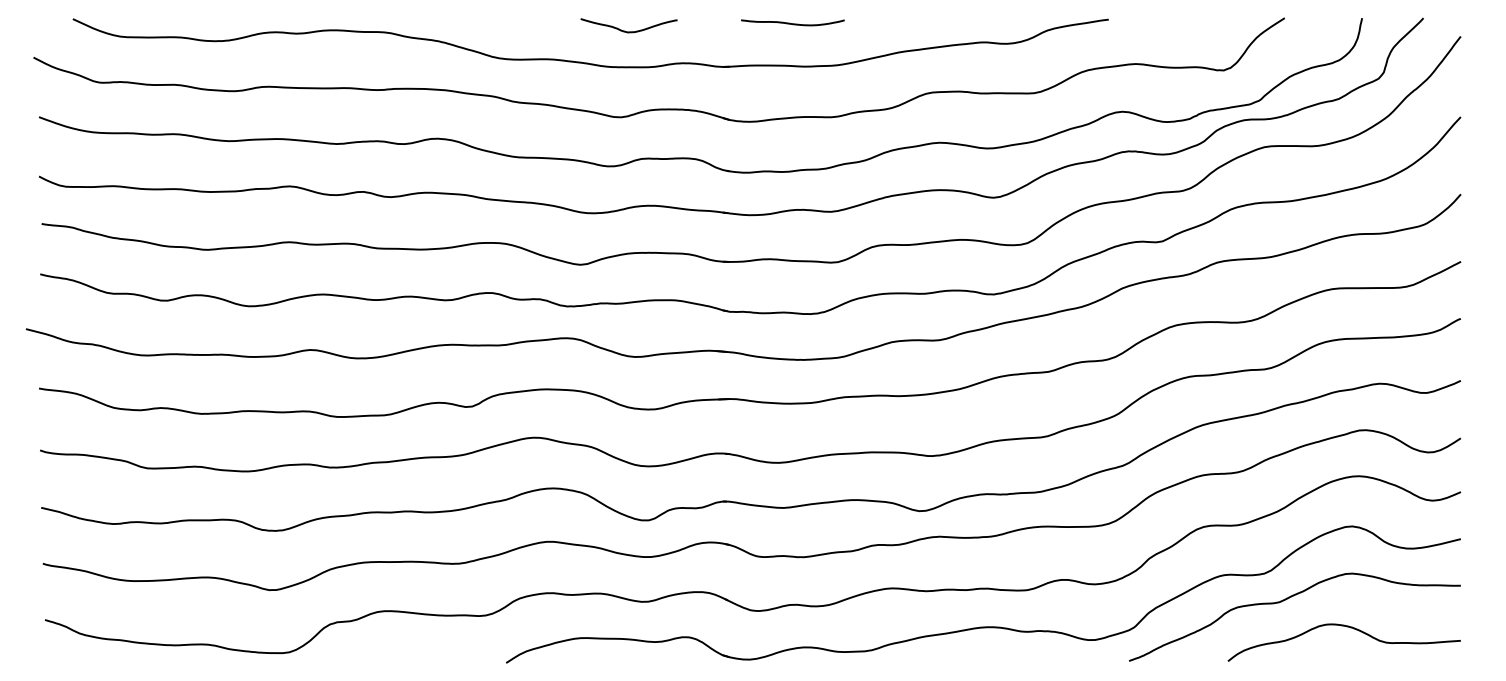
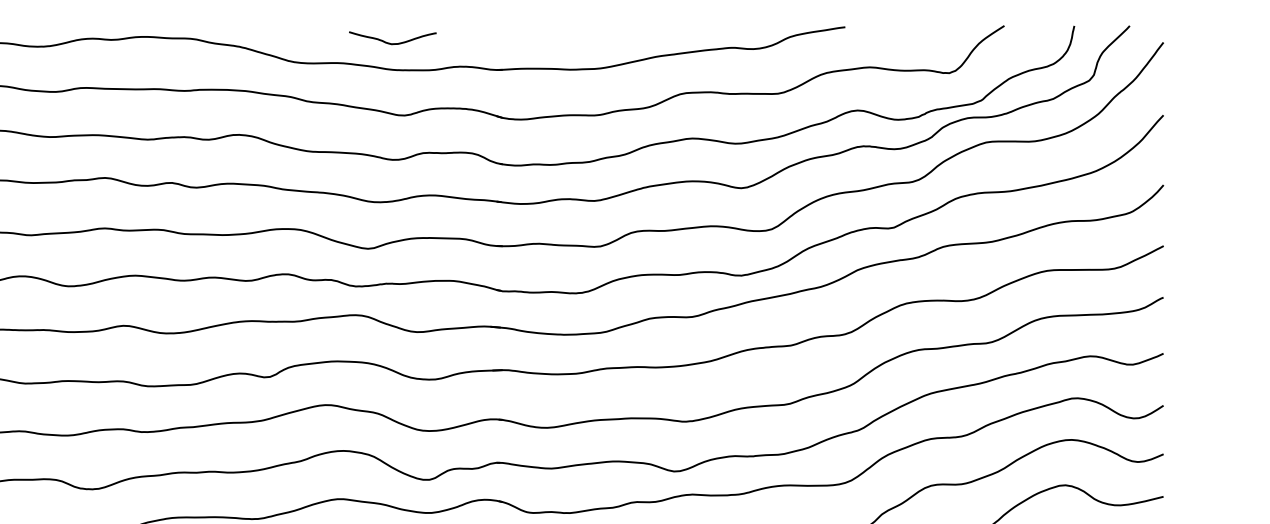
curve: (792, 23) -> (559, 30), removed
curve: (628, 31) -> (392, 43), moved

